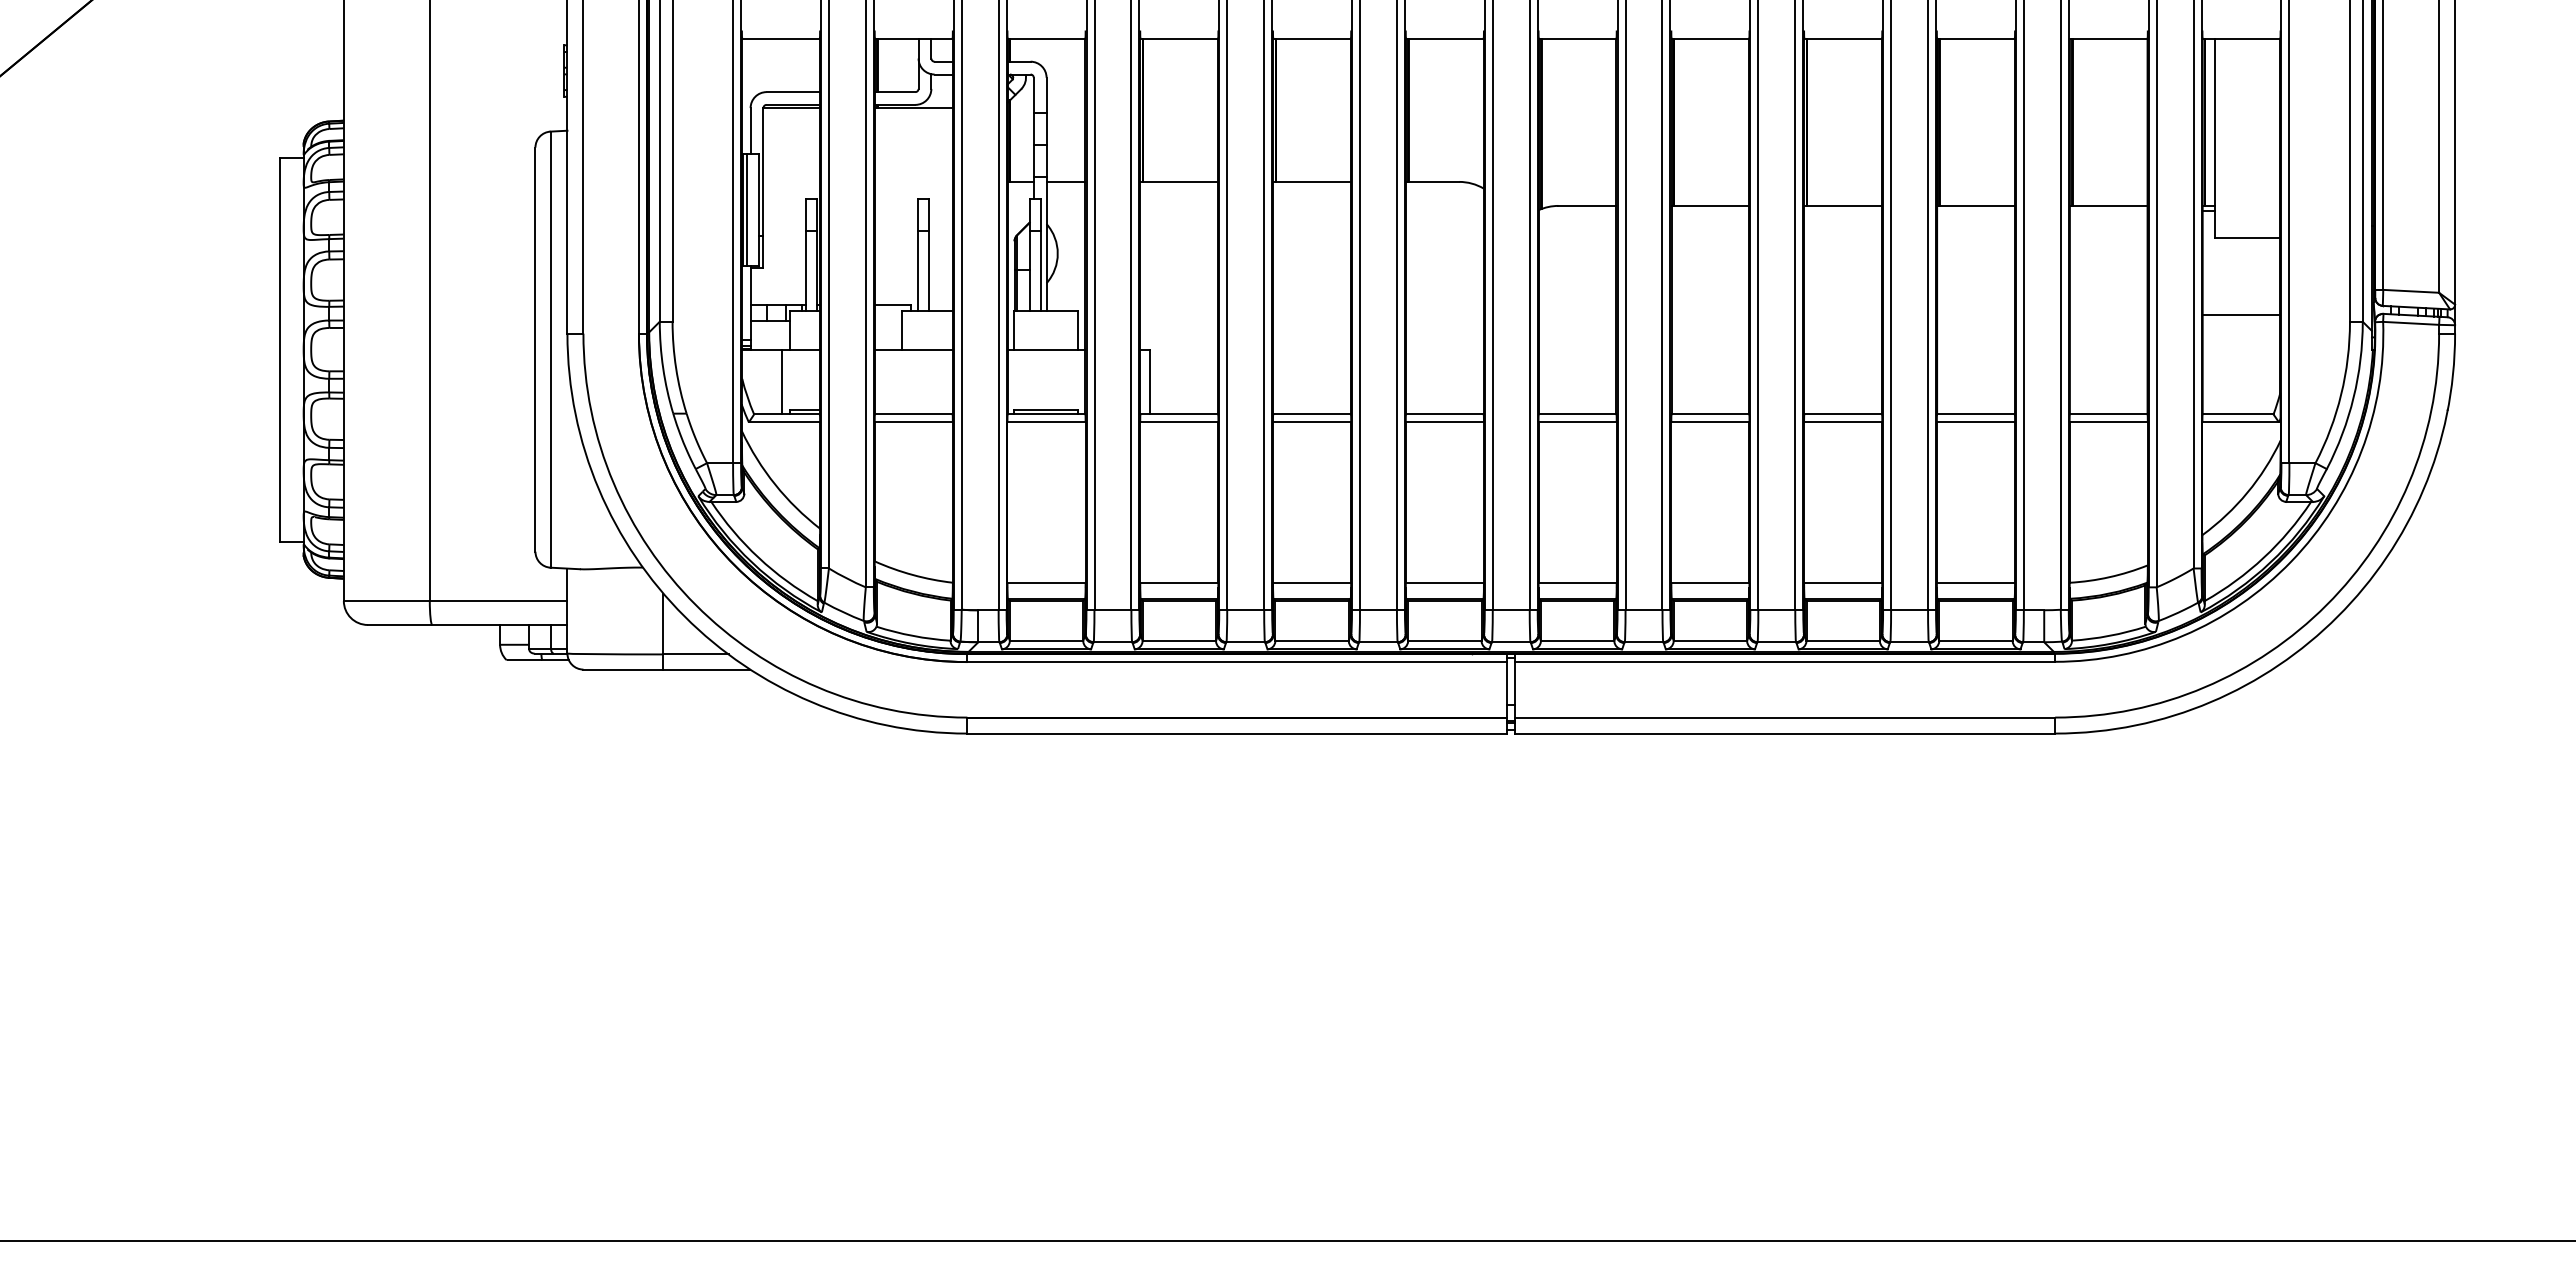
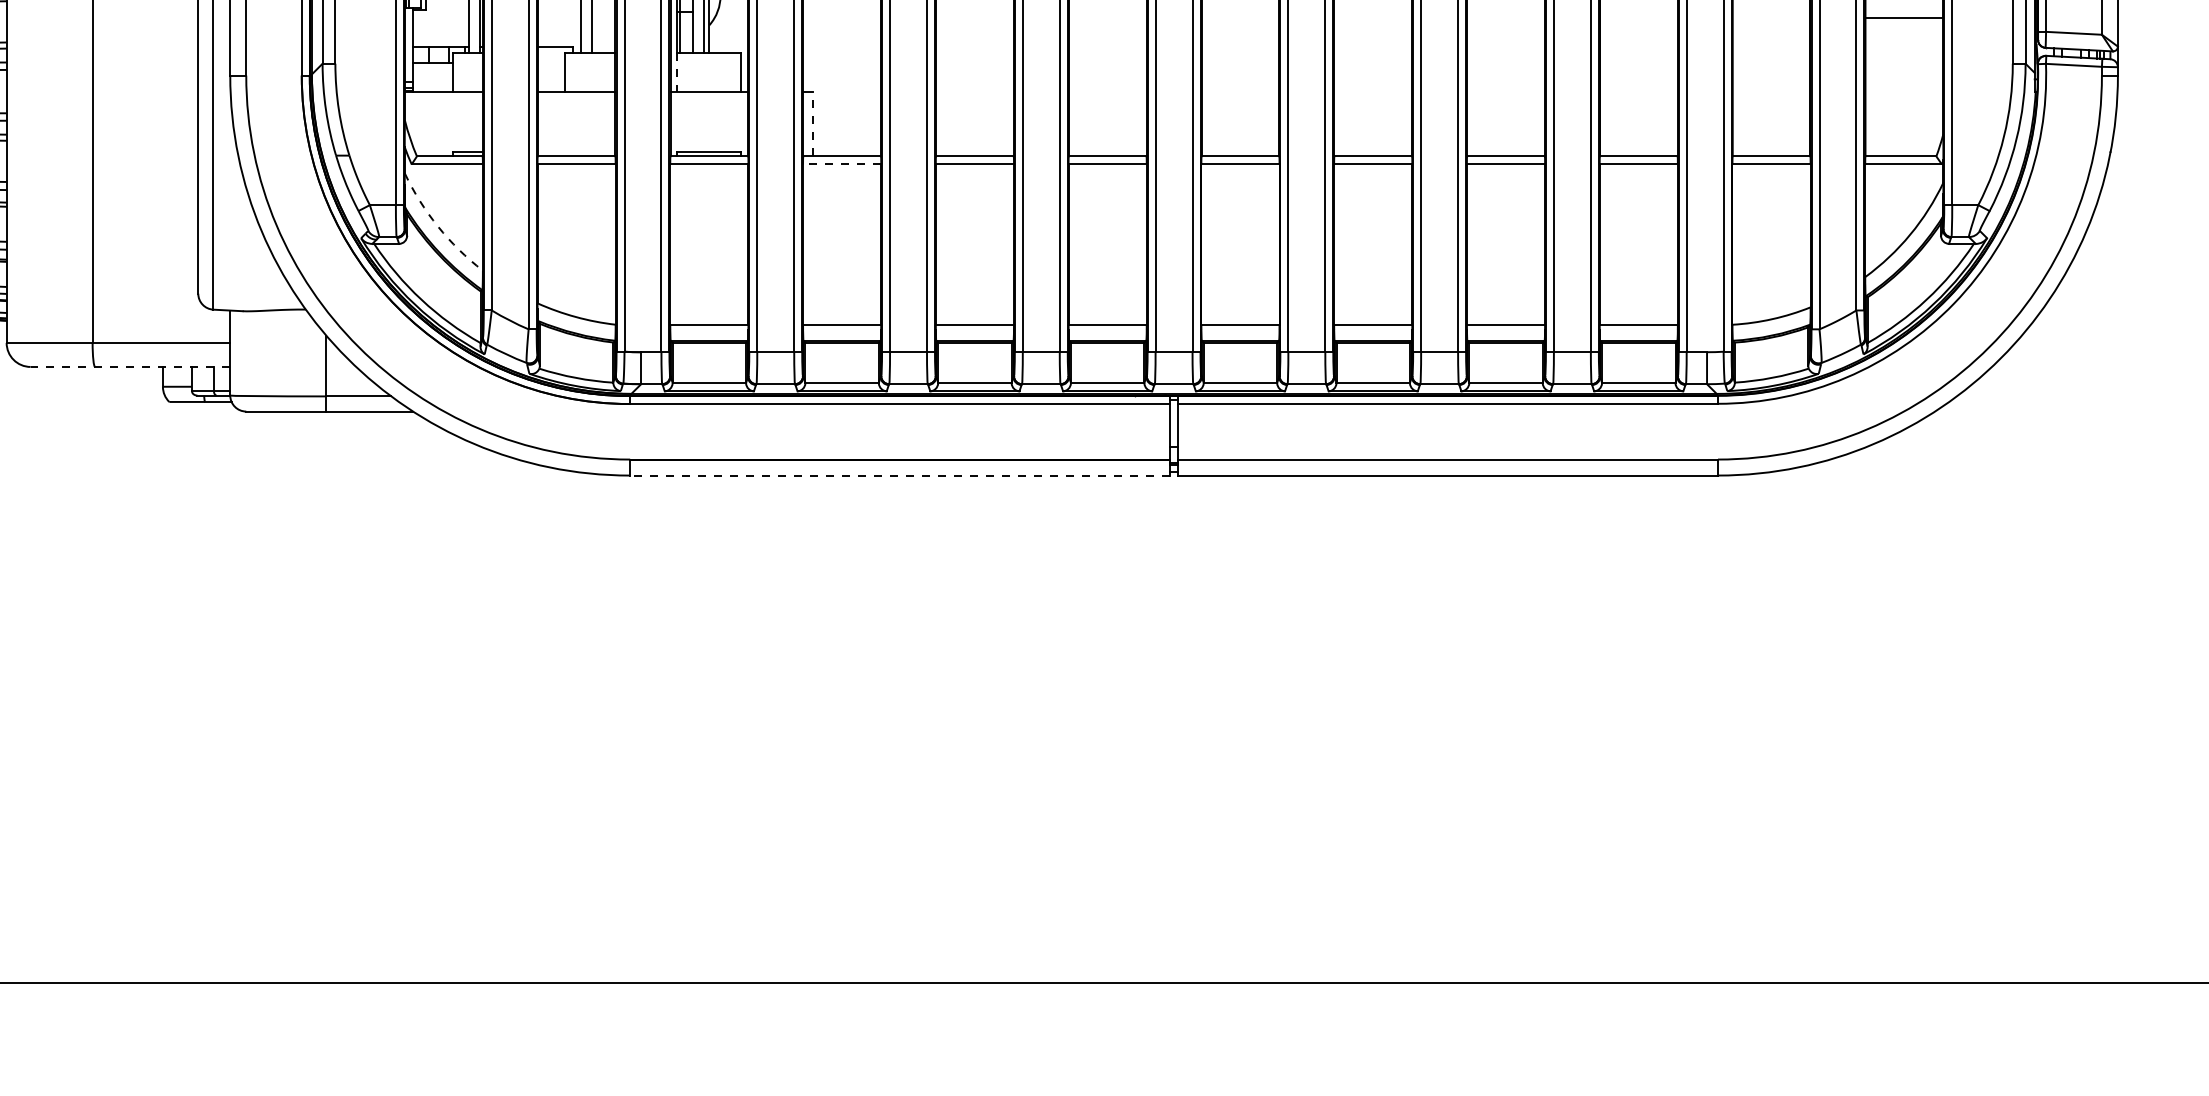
line: (2241, 315) -> (1904, 18), moved
line: (1013, 330) -> (676, 72), solid -> dashed
line: (781, 381) -> (444, 123), removed
line: (1149, 381) -> (812, 123), solid -> dashed
line: (1178, 422) -> (841, 164), solid -> dashed
arc: (775, 484) -> (438, 226), solid -> dashed
line: (467, 624) -> (130, 366), solid -> dashed
line: (1237, 733) -> (900, 475), solid -> dashed

